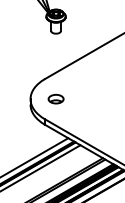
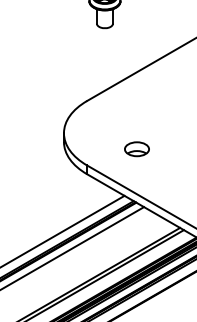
part: (55, 99) -> (136, 149), moved

